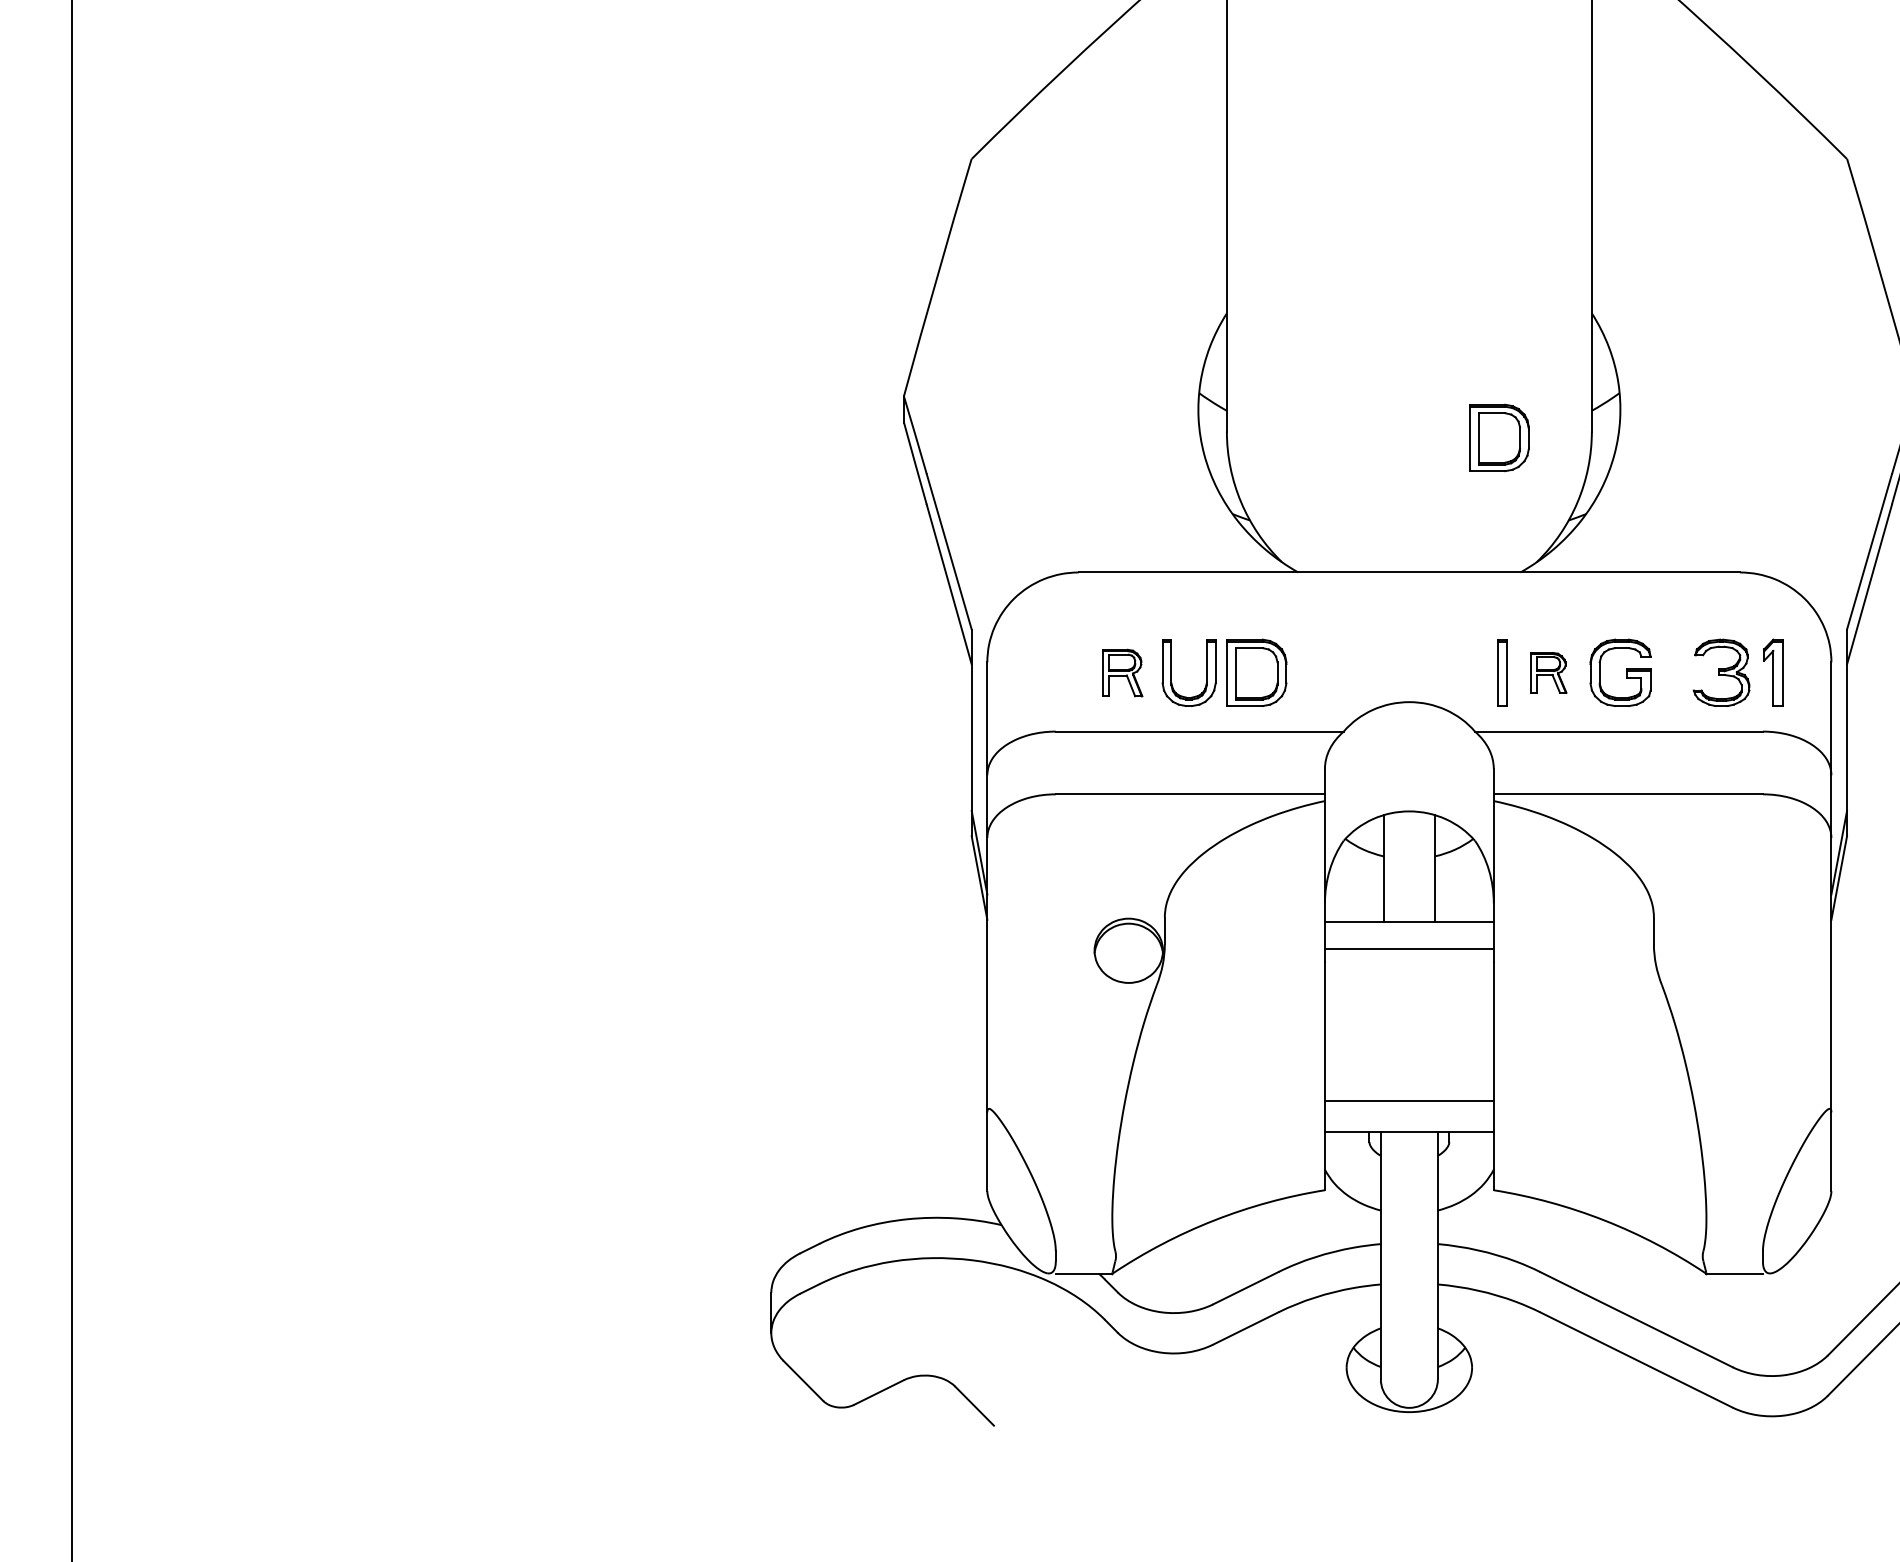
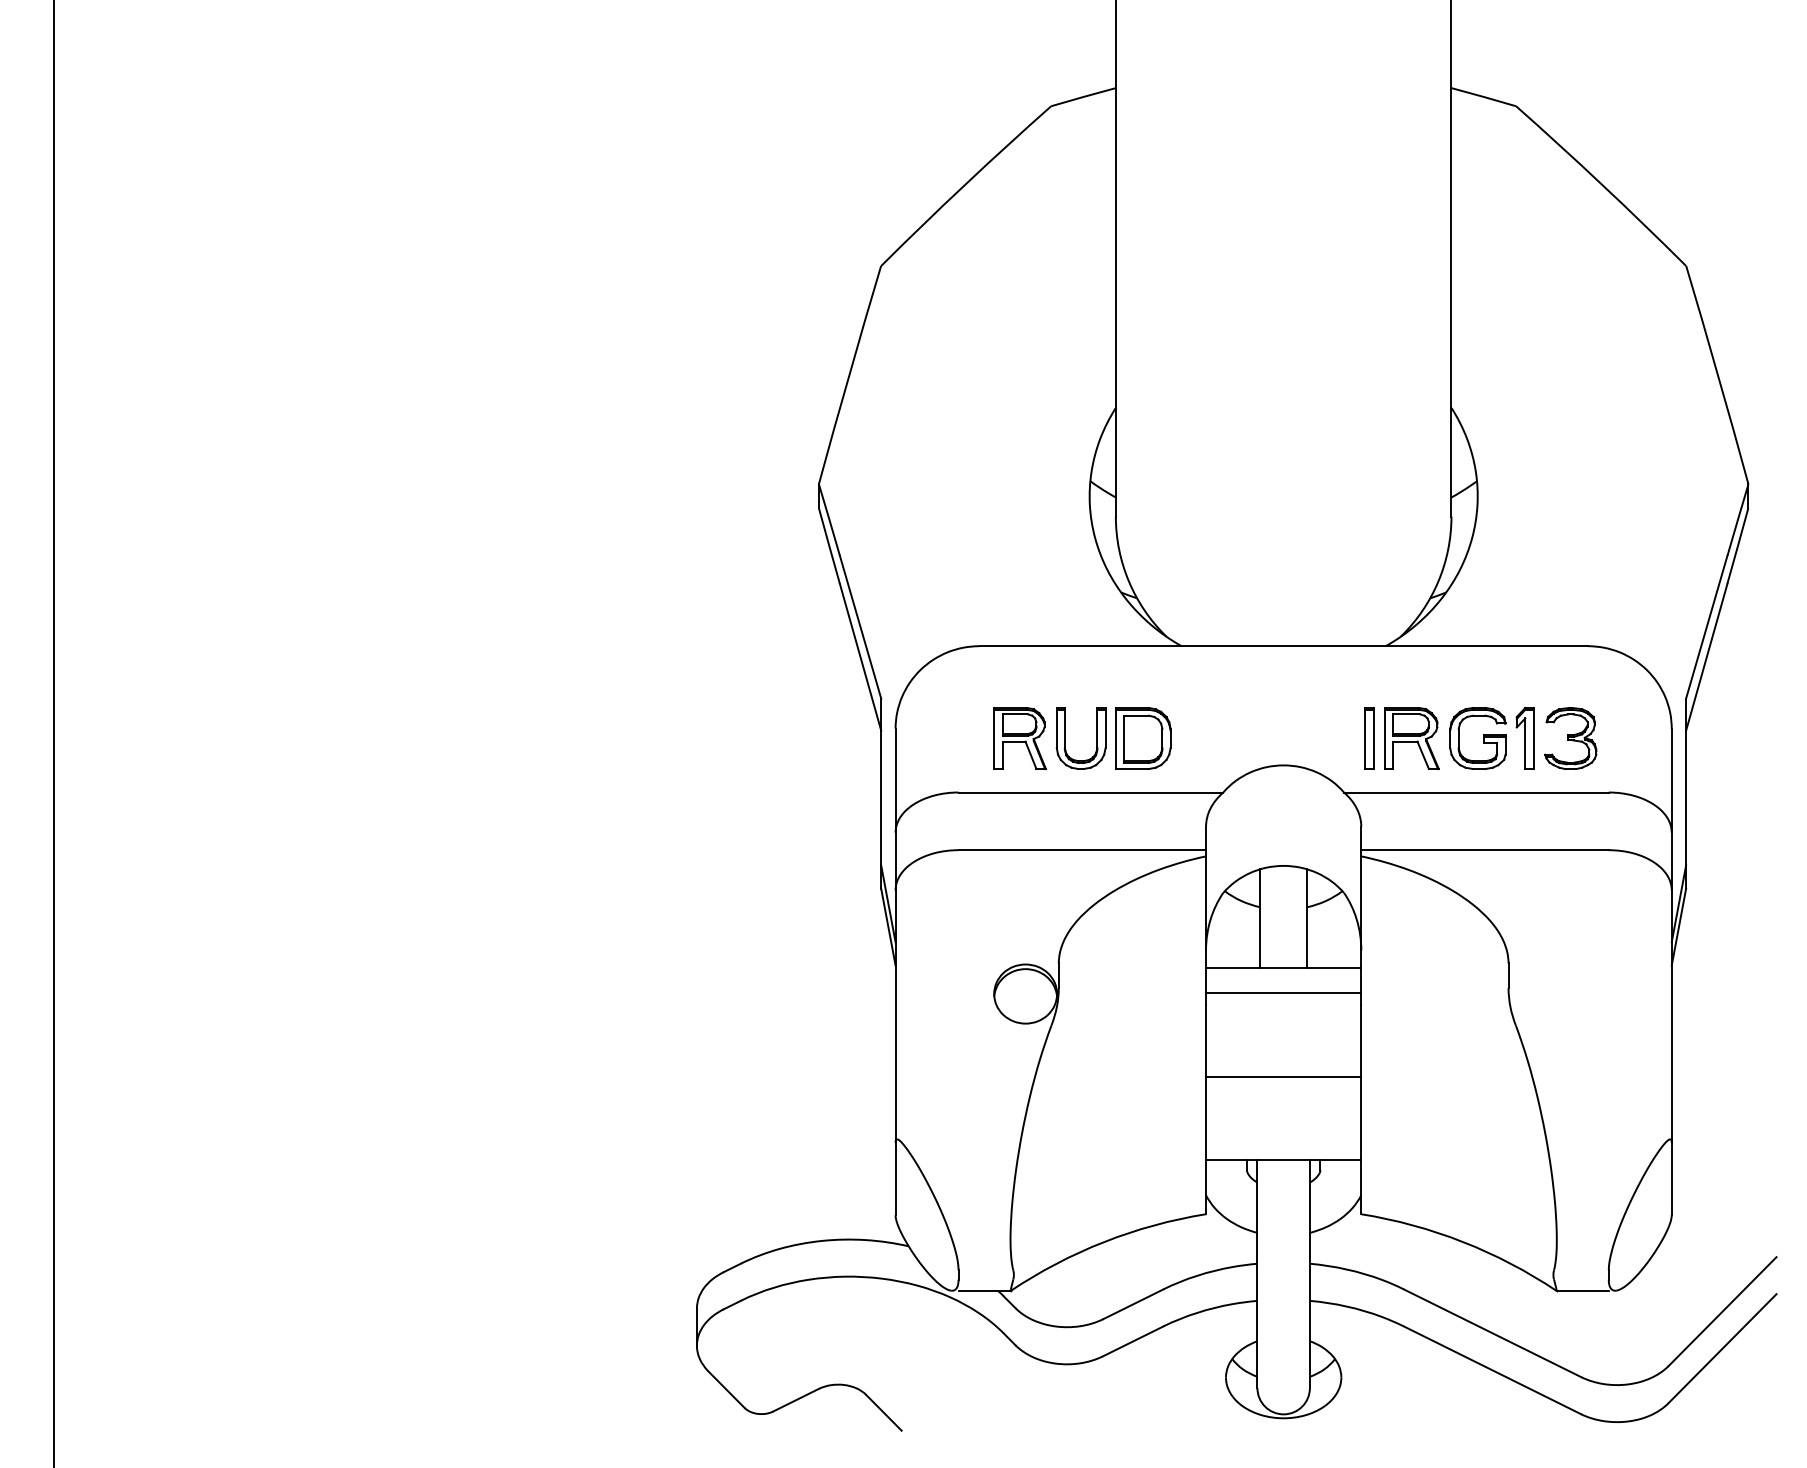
part: (1499, 437) -> (1366, 522), removed
part: (1772, 671) -> (1524, 737), moved
part: (1122, 672) -> (1019, 738), size x1.43
part: (1548, 672) -> (1411, 738), size x1.67
line: (1409, 1101) -> (1283, 1077), moved

